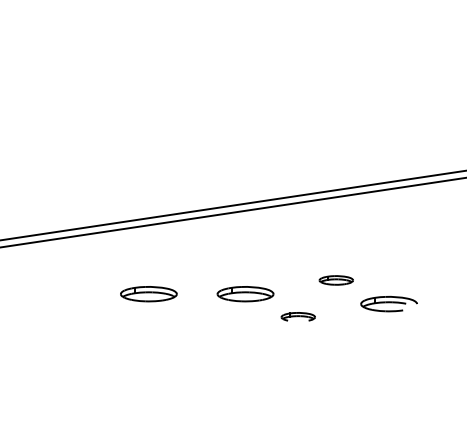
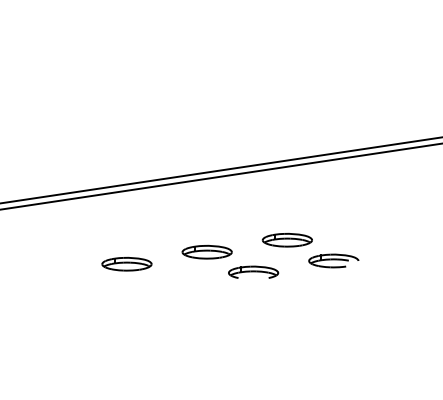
part: (335, 279) -> (286, 239), size x1.67
part: (148, 293) -> (126, 263), moved
part: (298, 316) -> (253, 271), size x1.67

